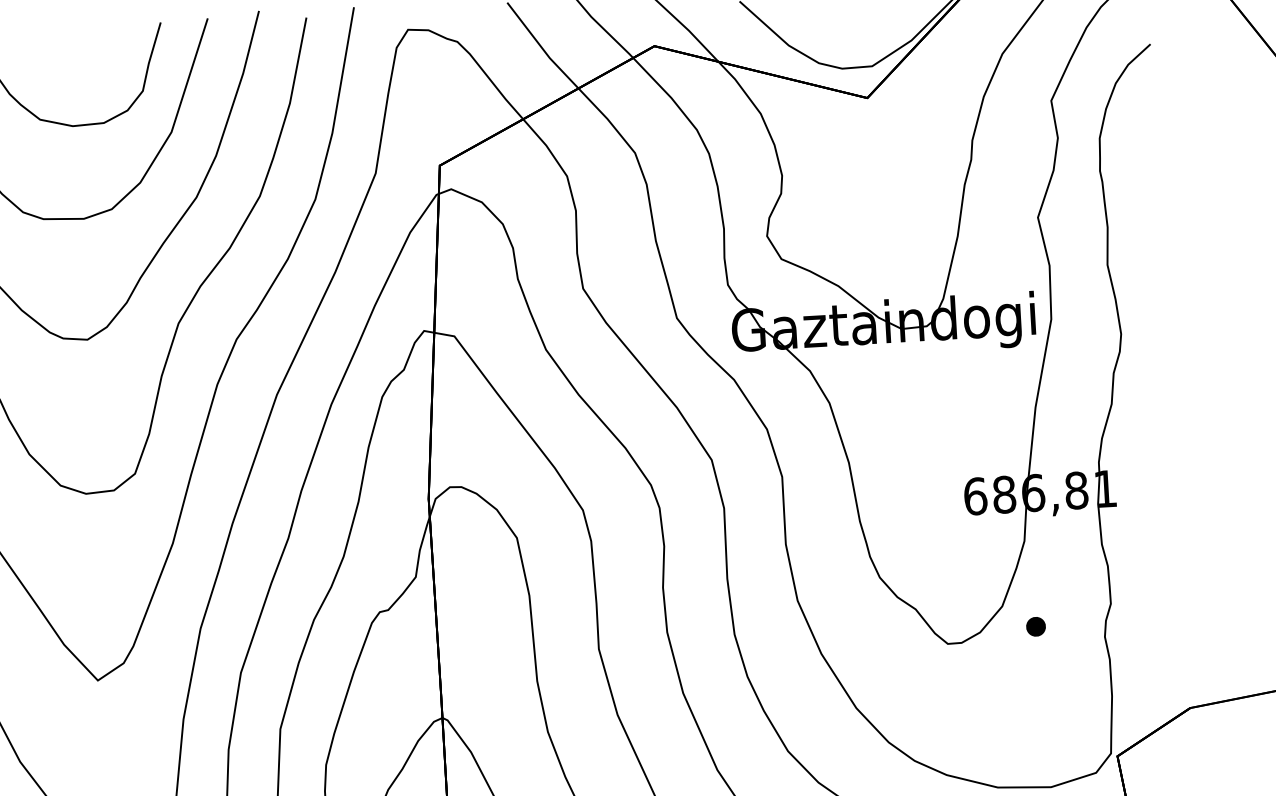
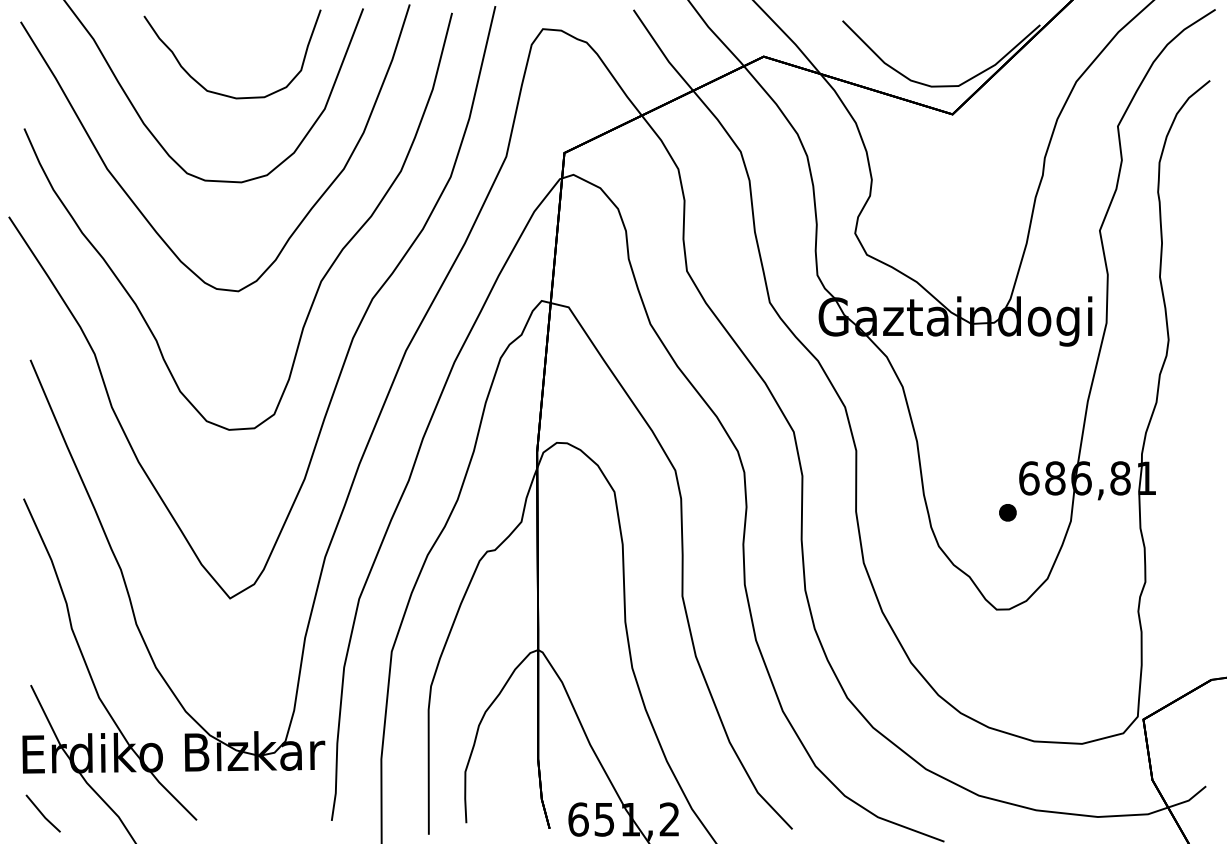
part: (1035, 626) -> (1007, 512), moved

